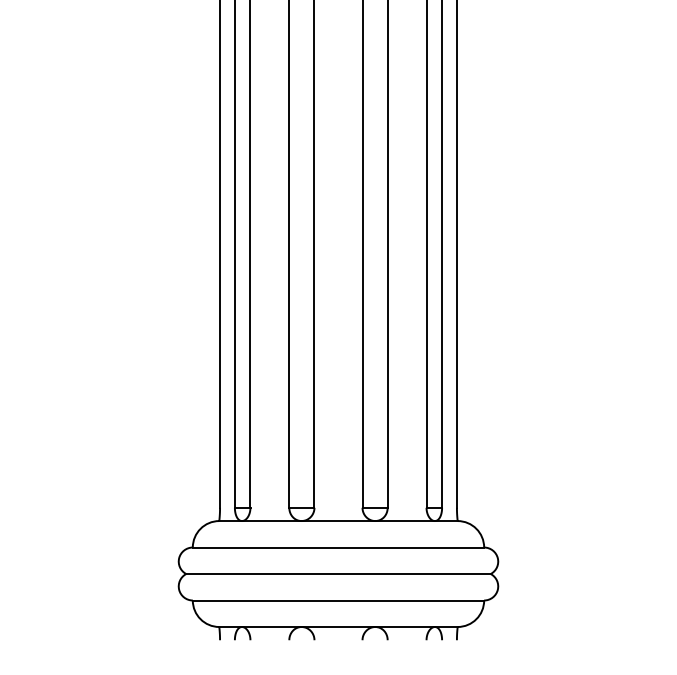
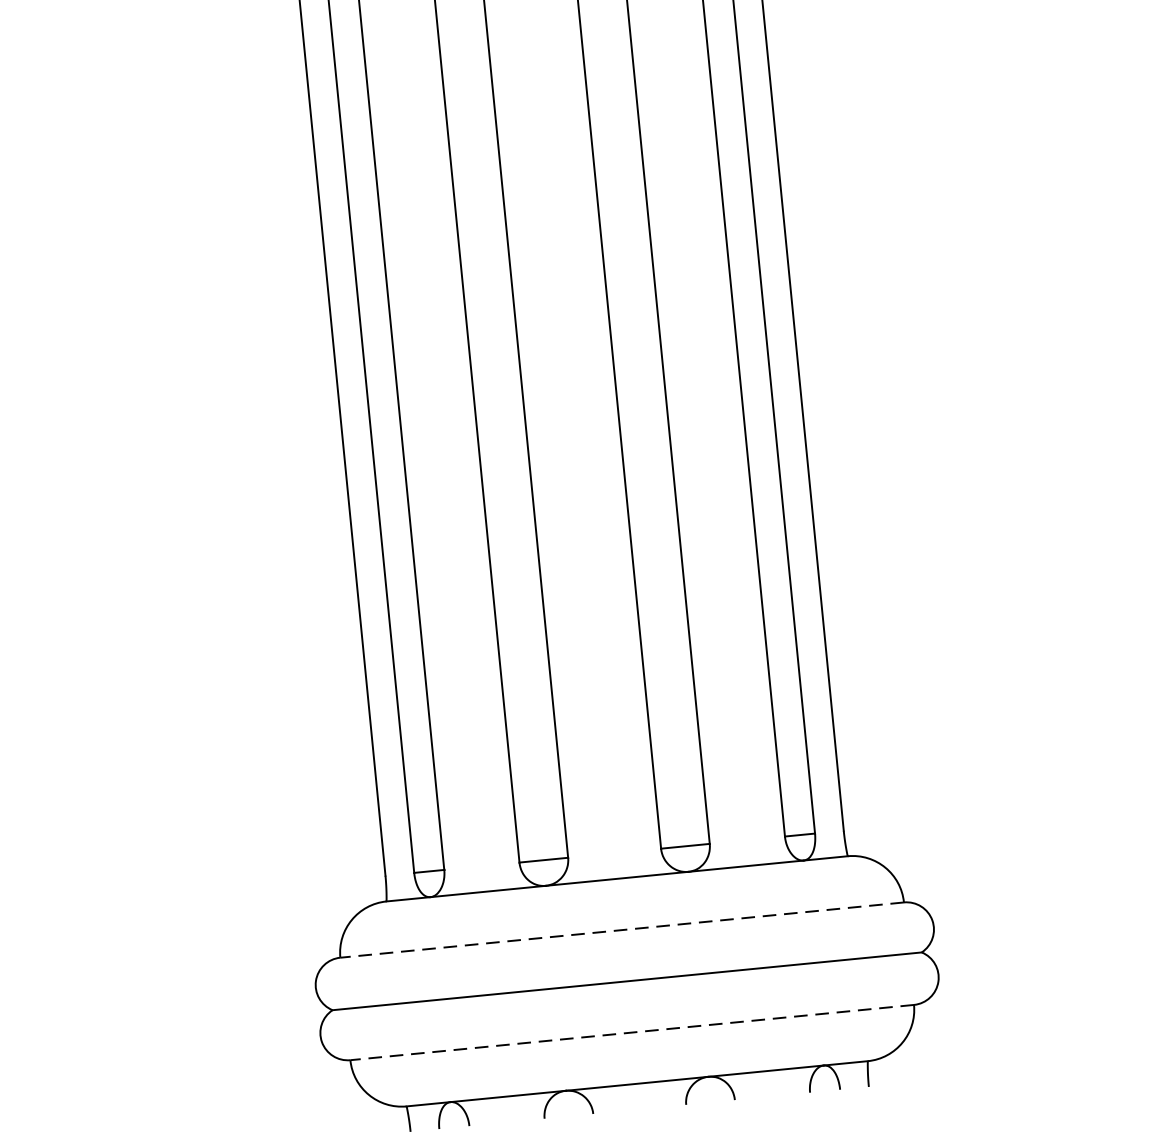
line: (338, 547) -> (622, 930), solid -> dashed
line: (338, 600) -> (632, 1032), solid -> dashed

